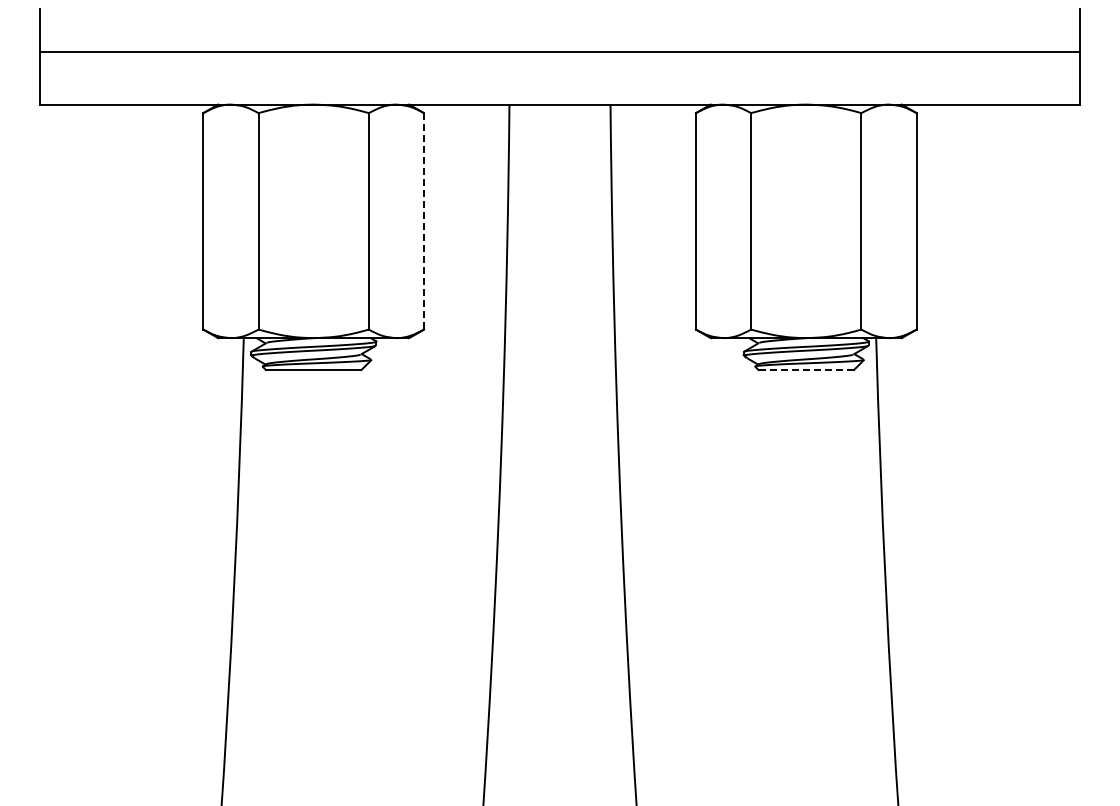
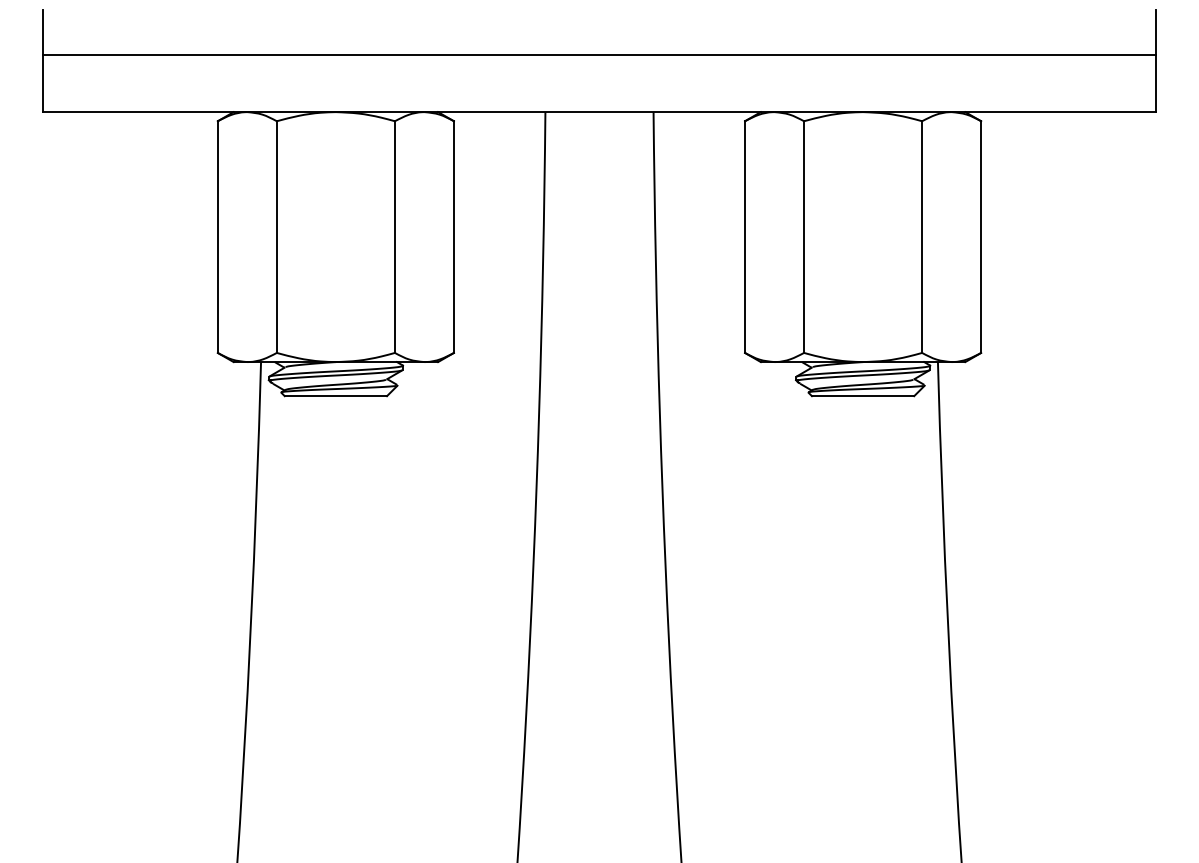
line: (424, 221) -> (454, 237), dashed -> solid
line: (806, 369) -> (863, 395), dashed -> solid

